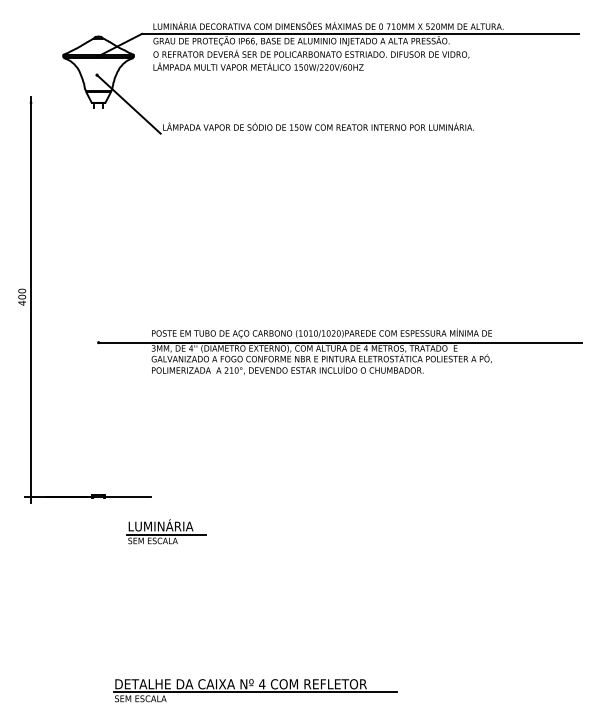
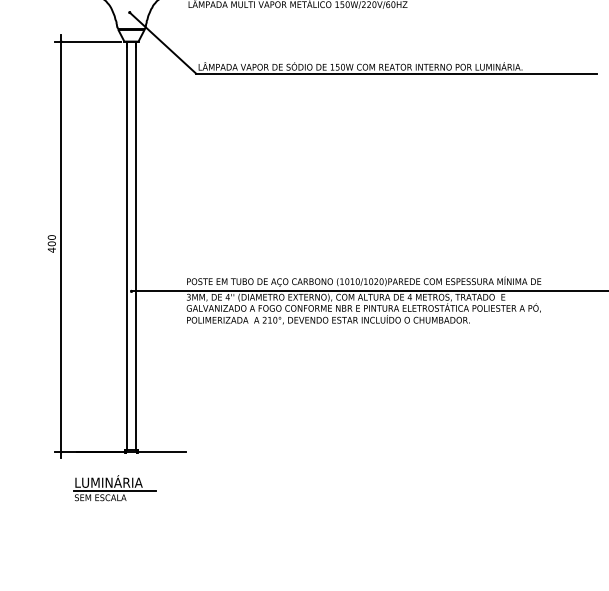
line: (56, 102) -> (87, 41), added
line: (352, 133) -> (395, 73), added
line: (94, 298) -> (127, 245), added
line: (102, 298) -> (135, 245), added
part: (166, 531) -> (114, 487), moved

